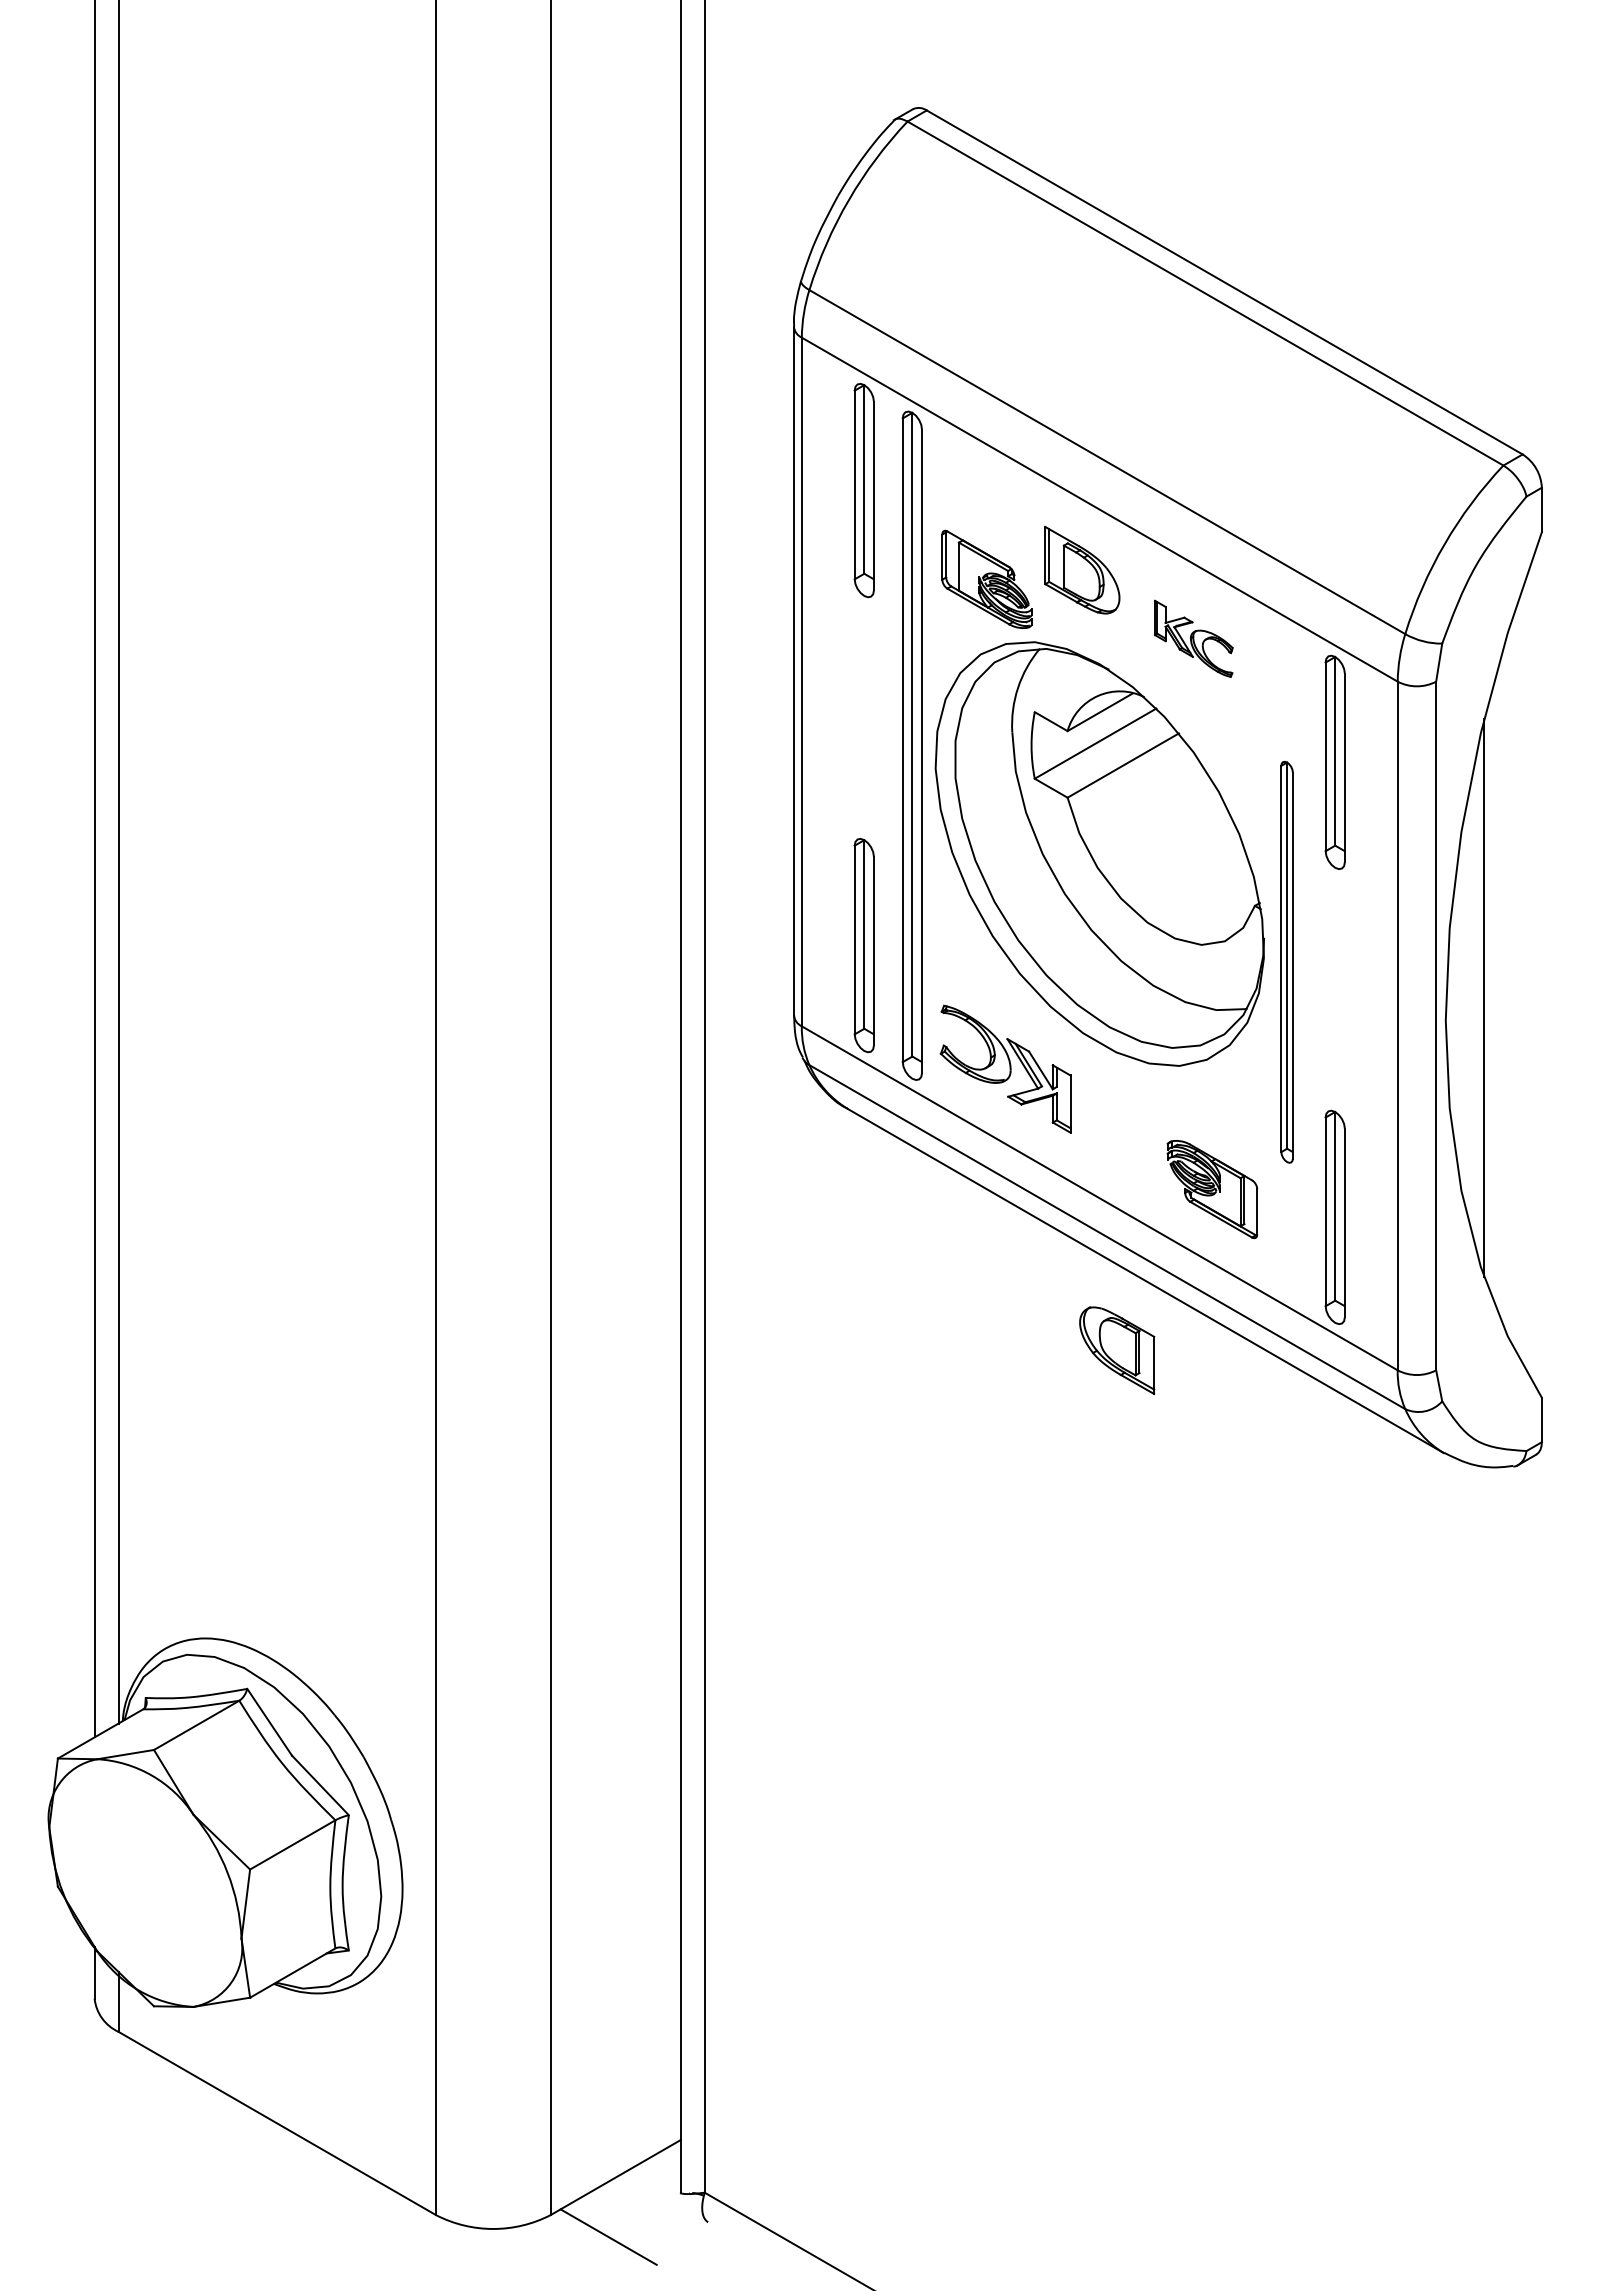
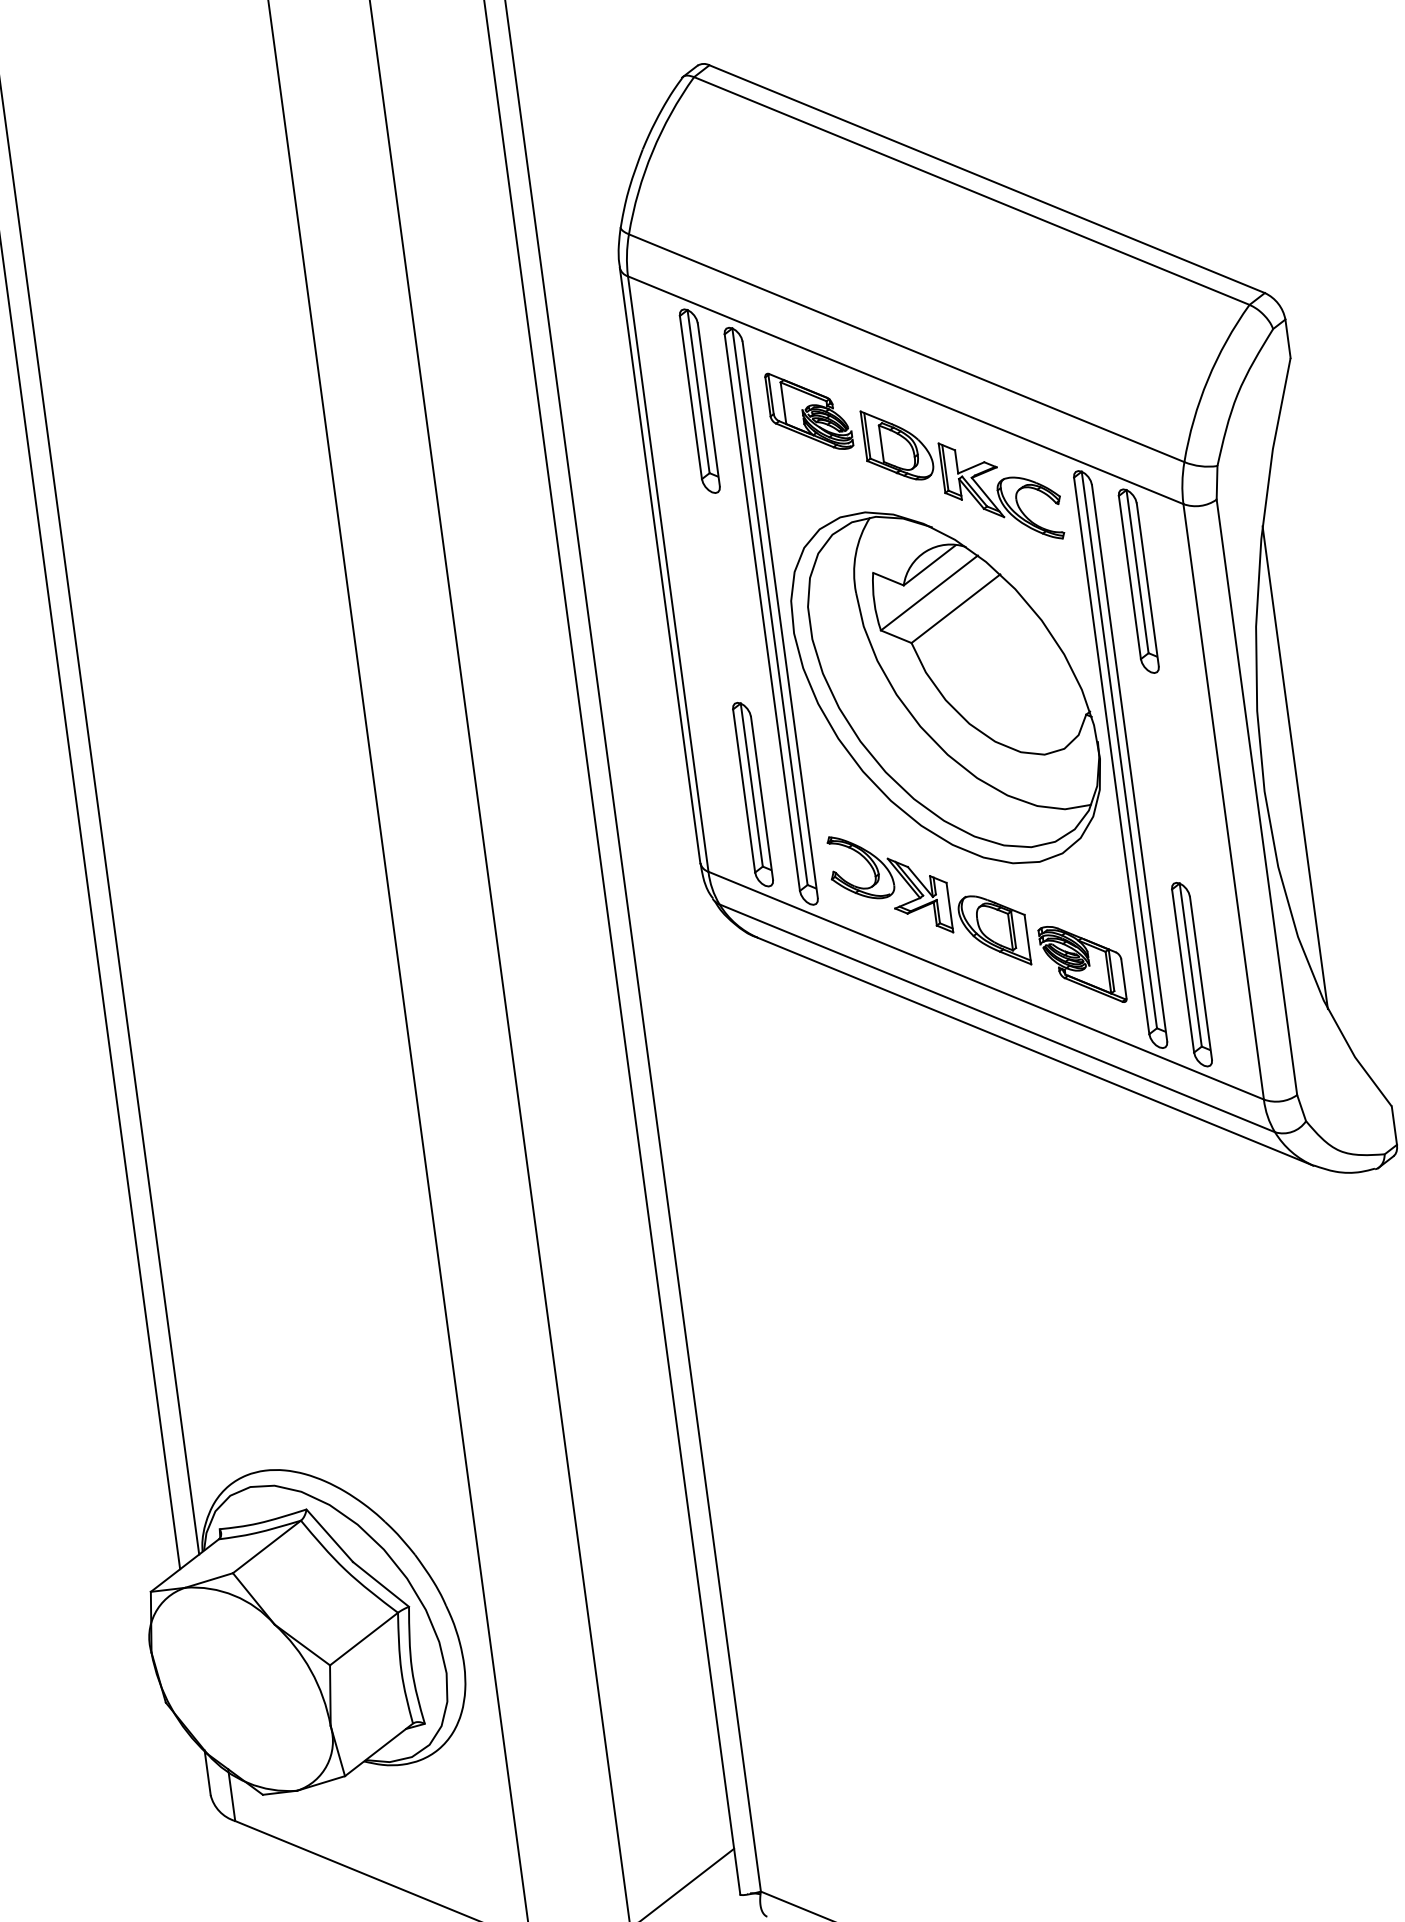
part: (986, 578) -> (808, 410), moved
part: (1193, 638) -> (1001, 490), size x1.67
part: (1286, 962) -> (1120, 759), size x1.67
part: (1117, 1350) -> (994, 931), moved

